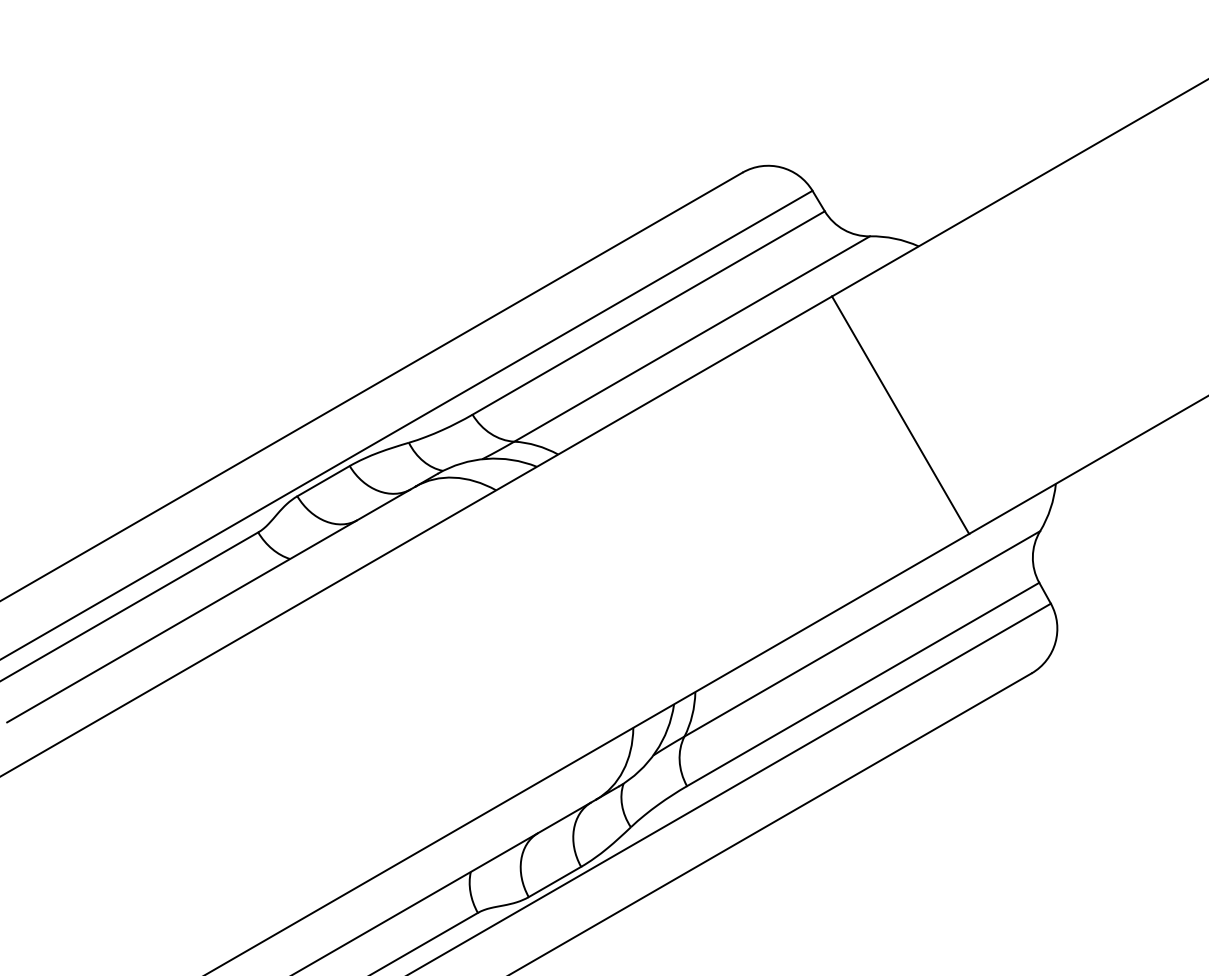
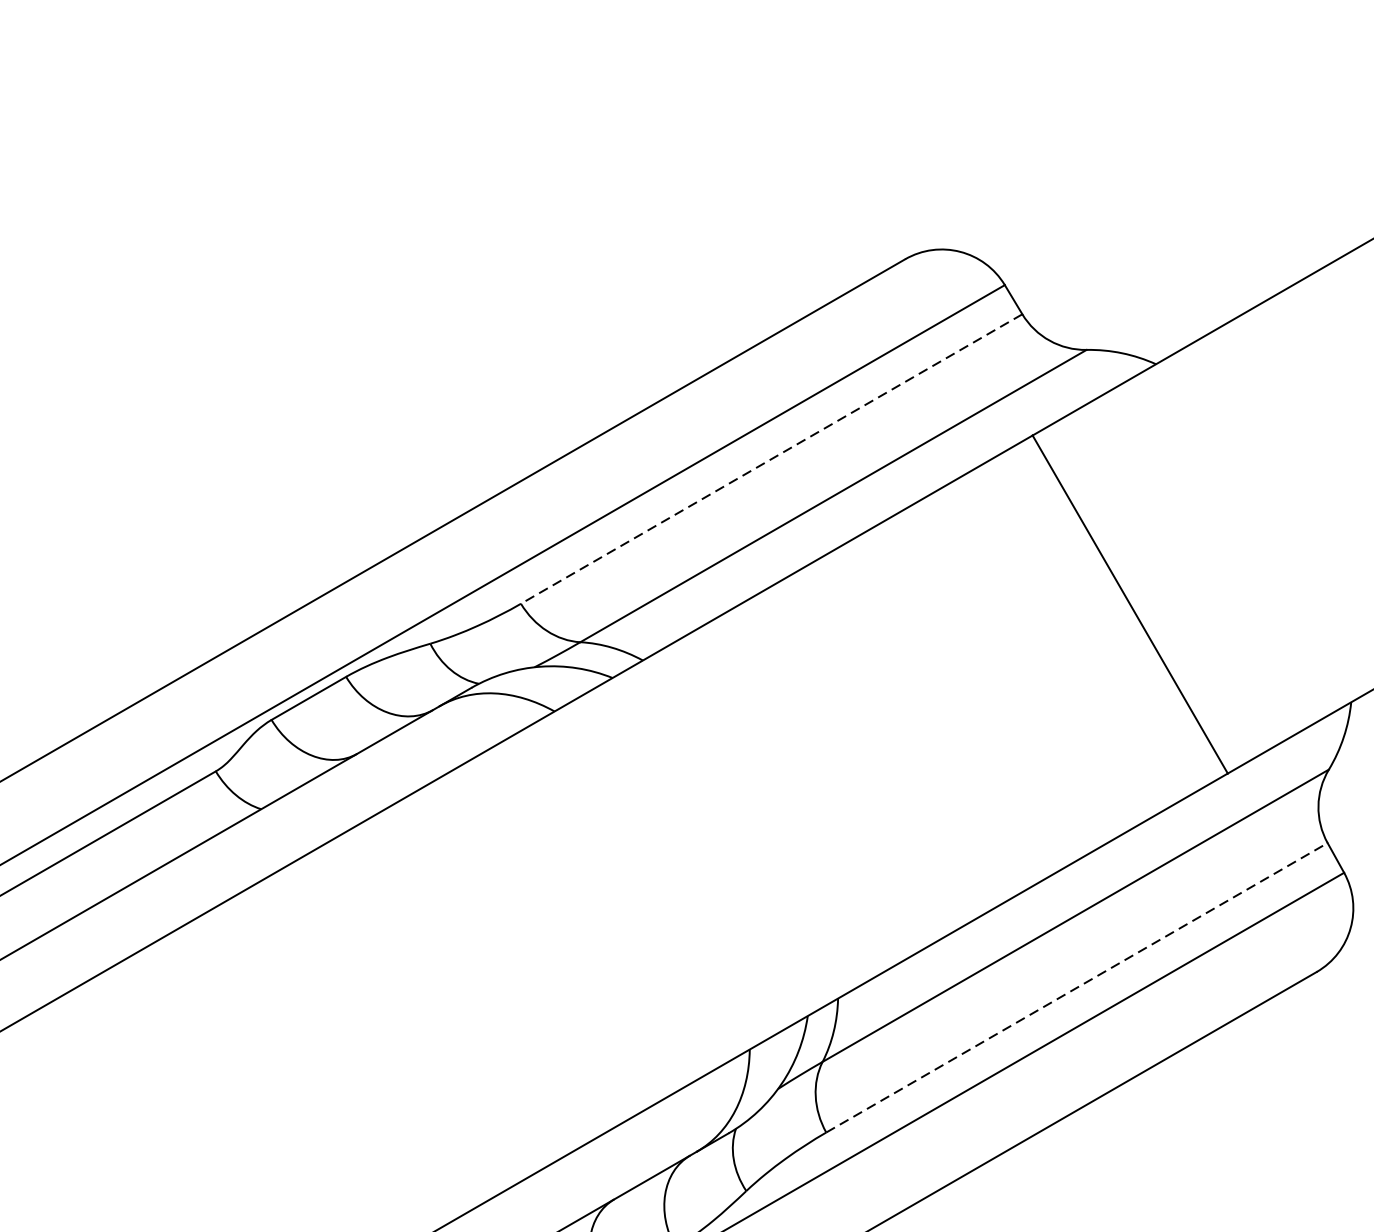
line: (648, 313) -> (771, 459), solid -> dashed
line: (863, 684) -> (1077, 987), solid -> dashed

